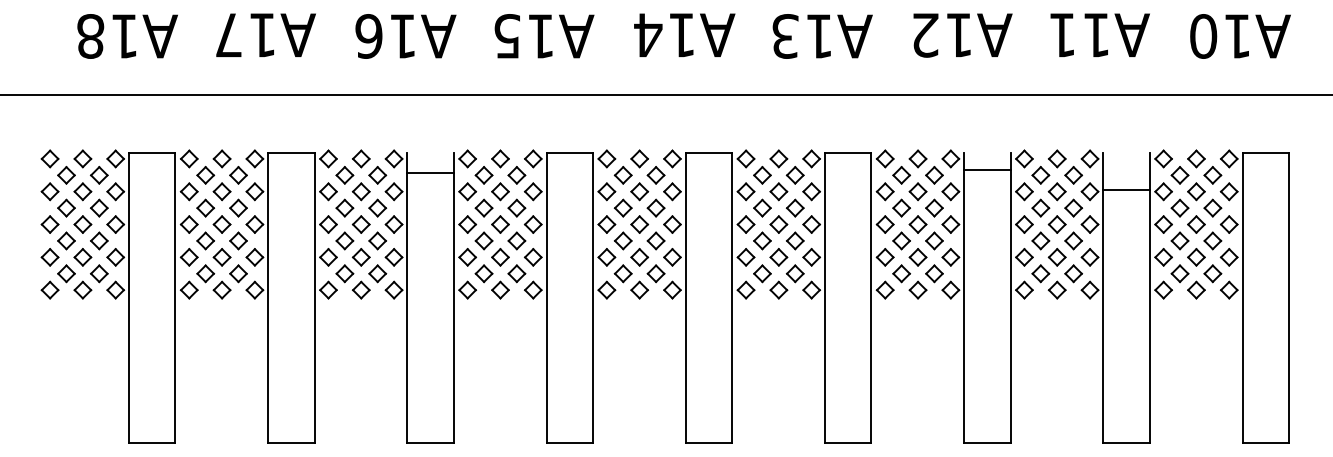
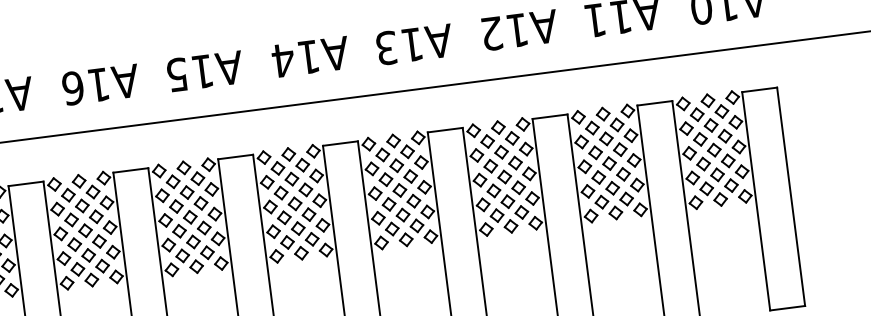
line: (987, 170) -> (550, 116), moved
line: (430, 173) -> (130, 170), moved
line: (1126, 190) -> (654, 103), moved

